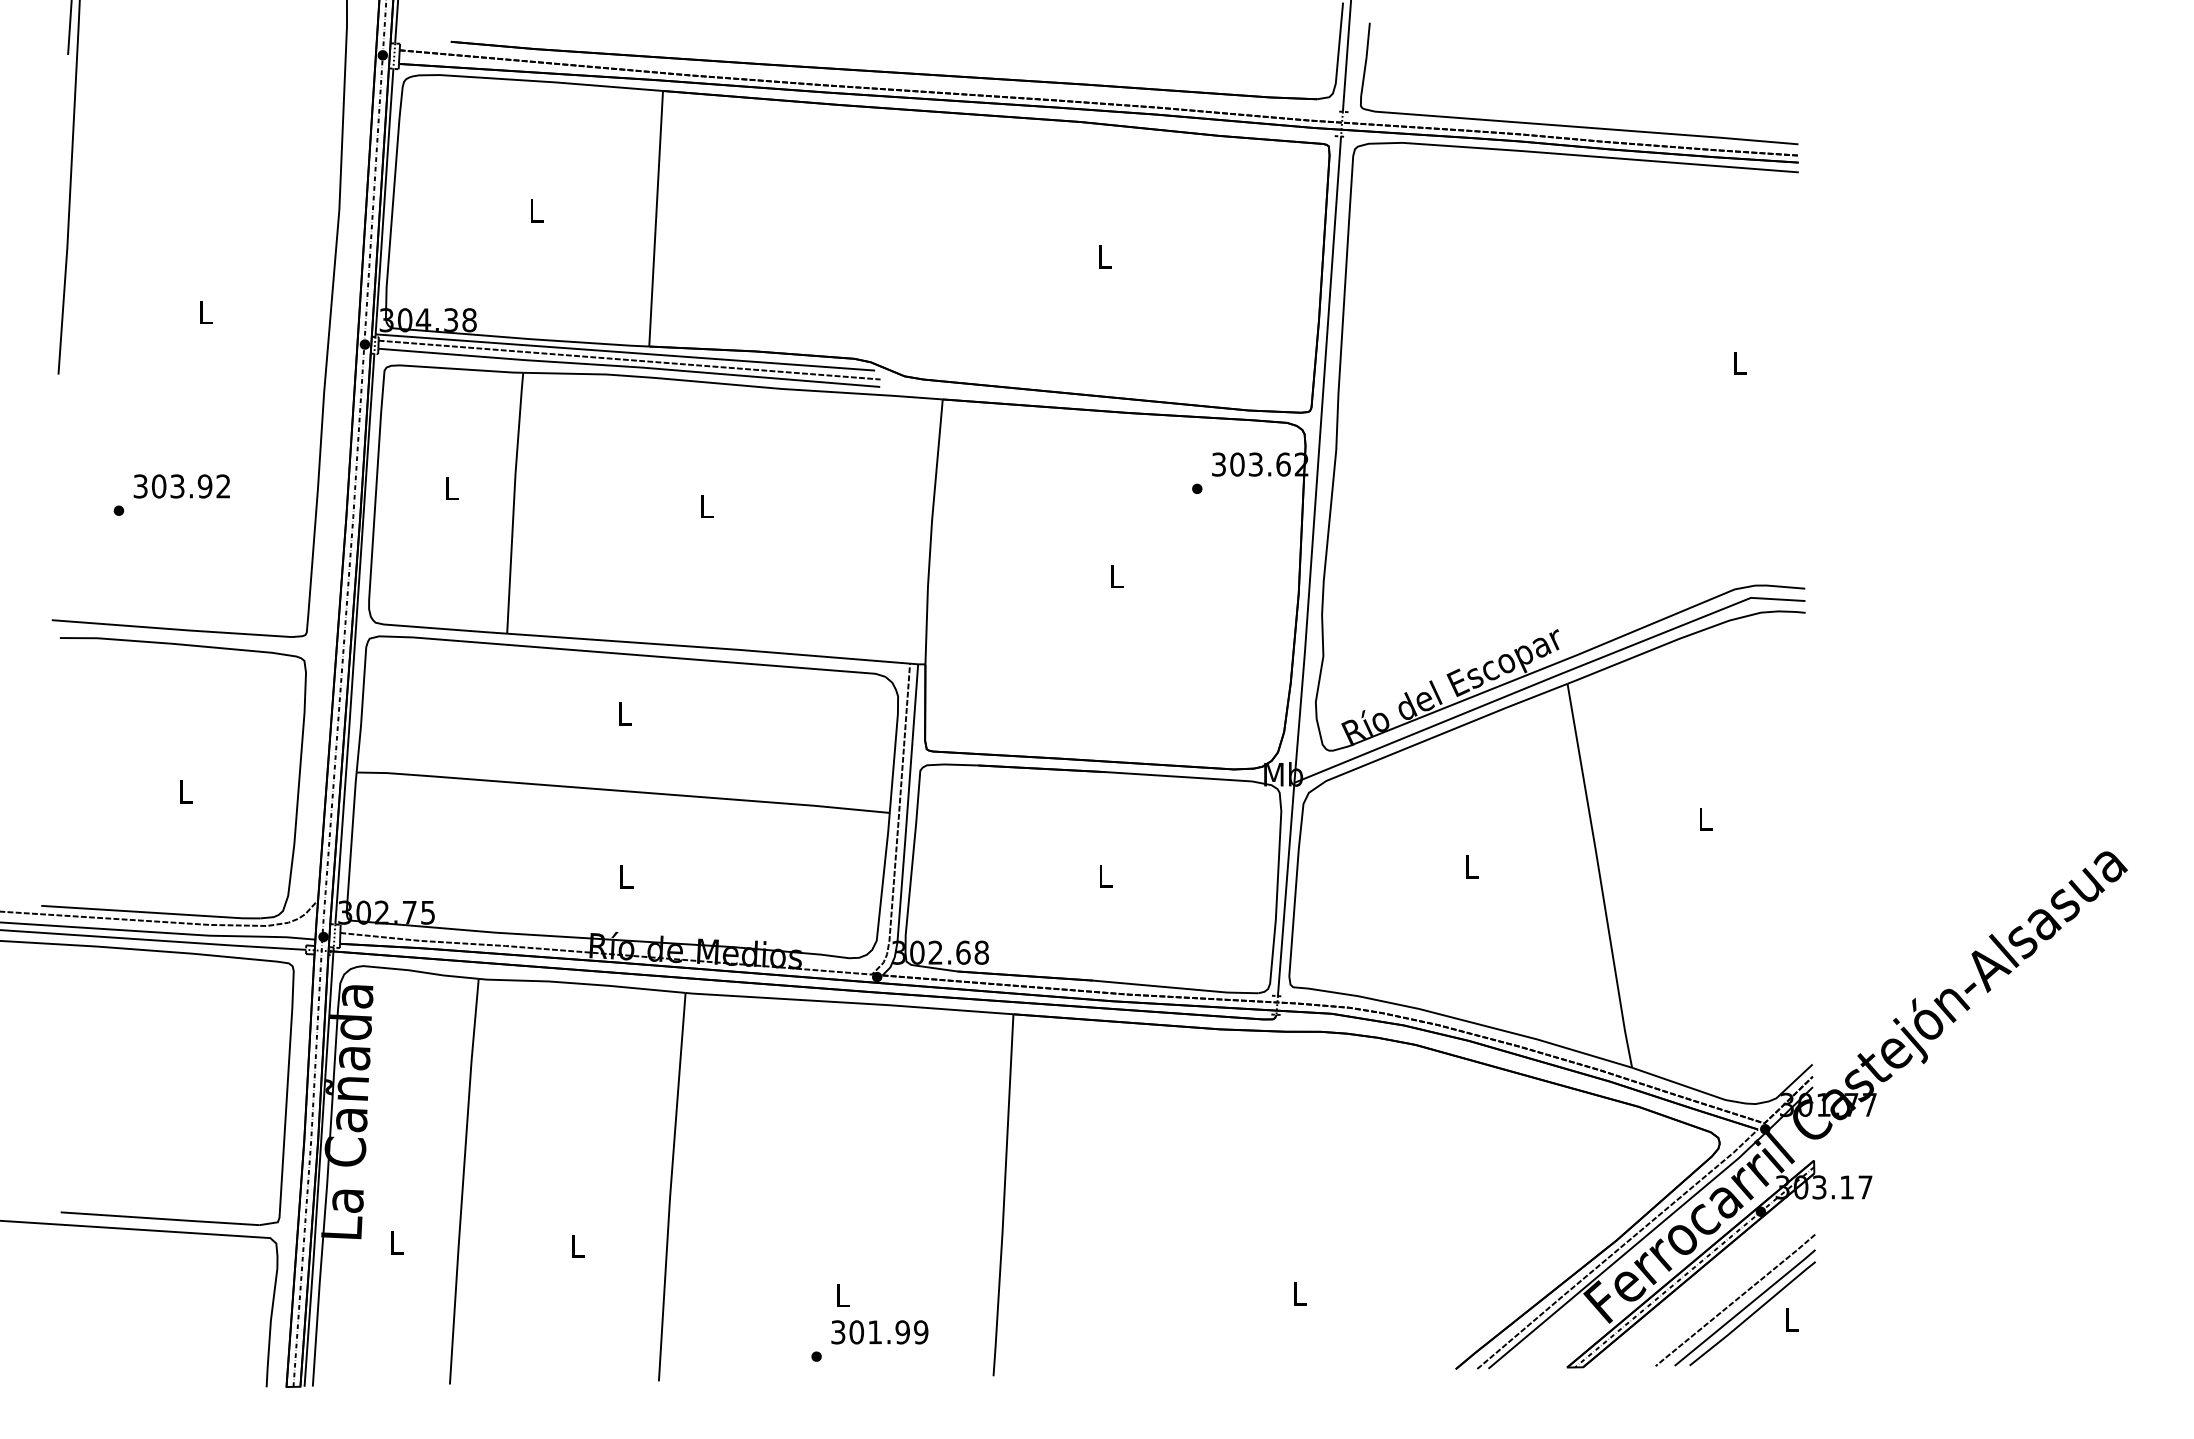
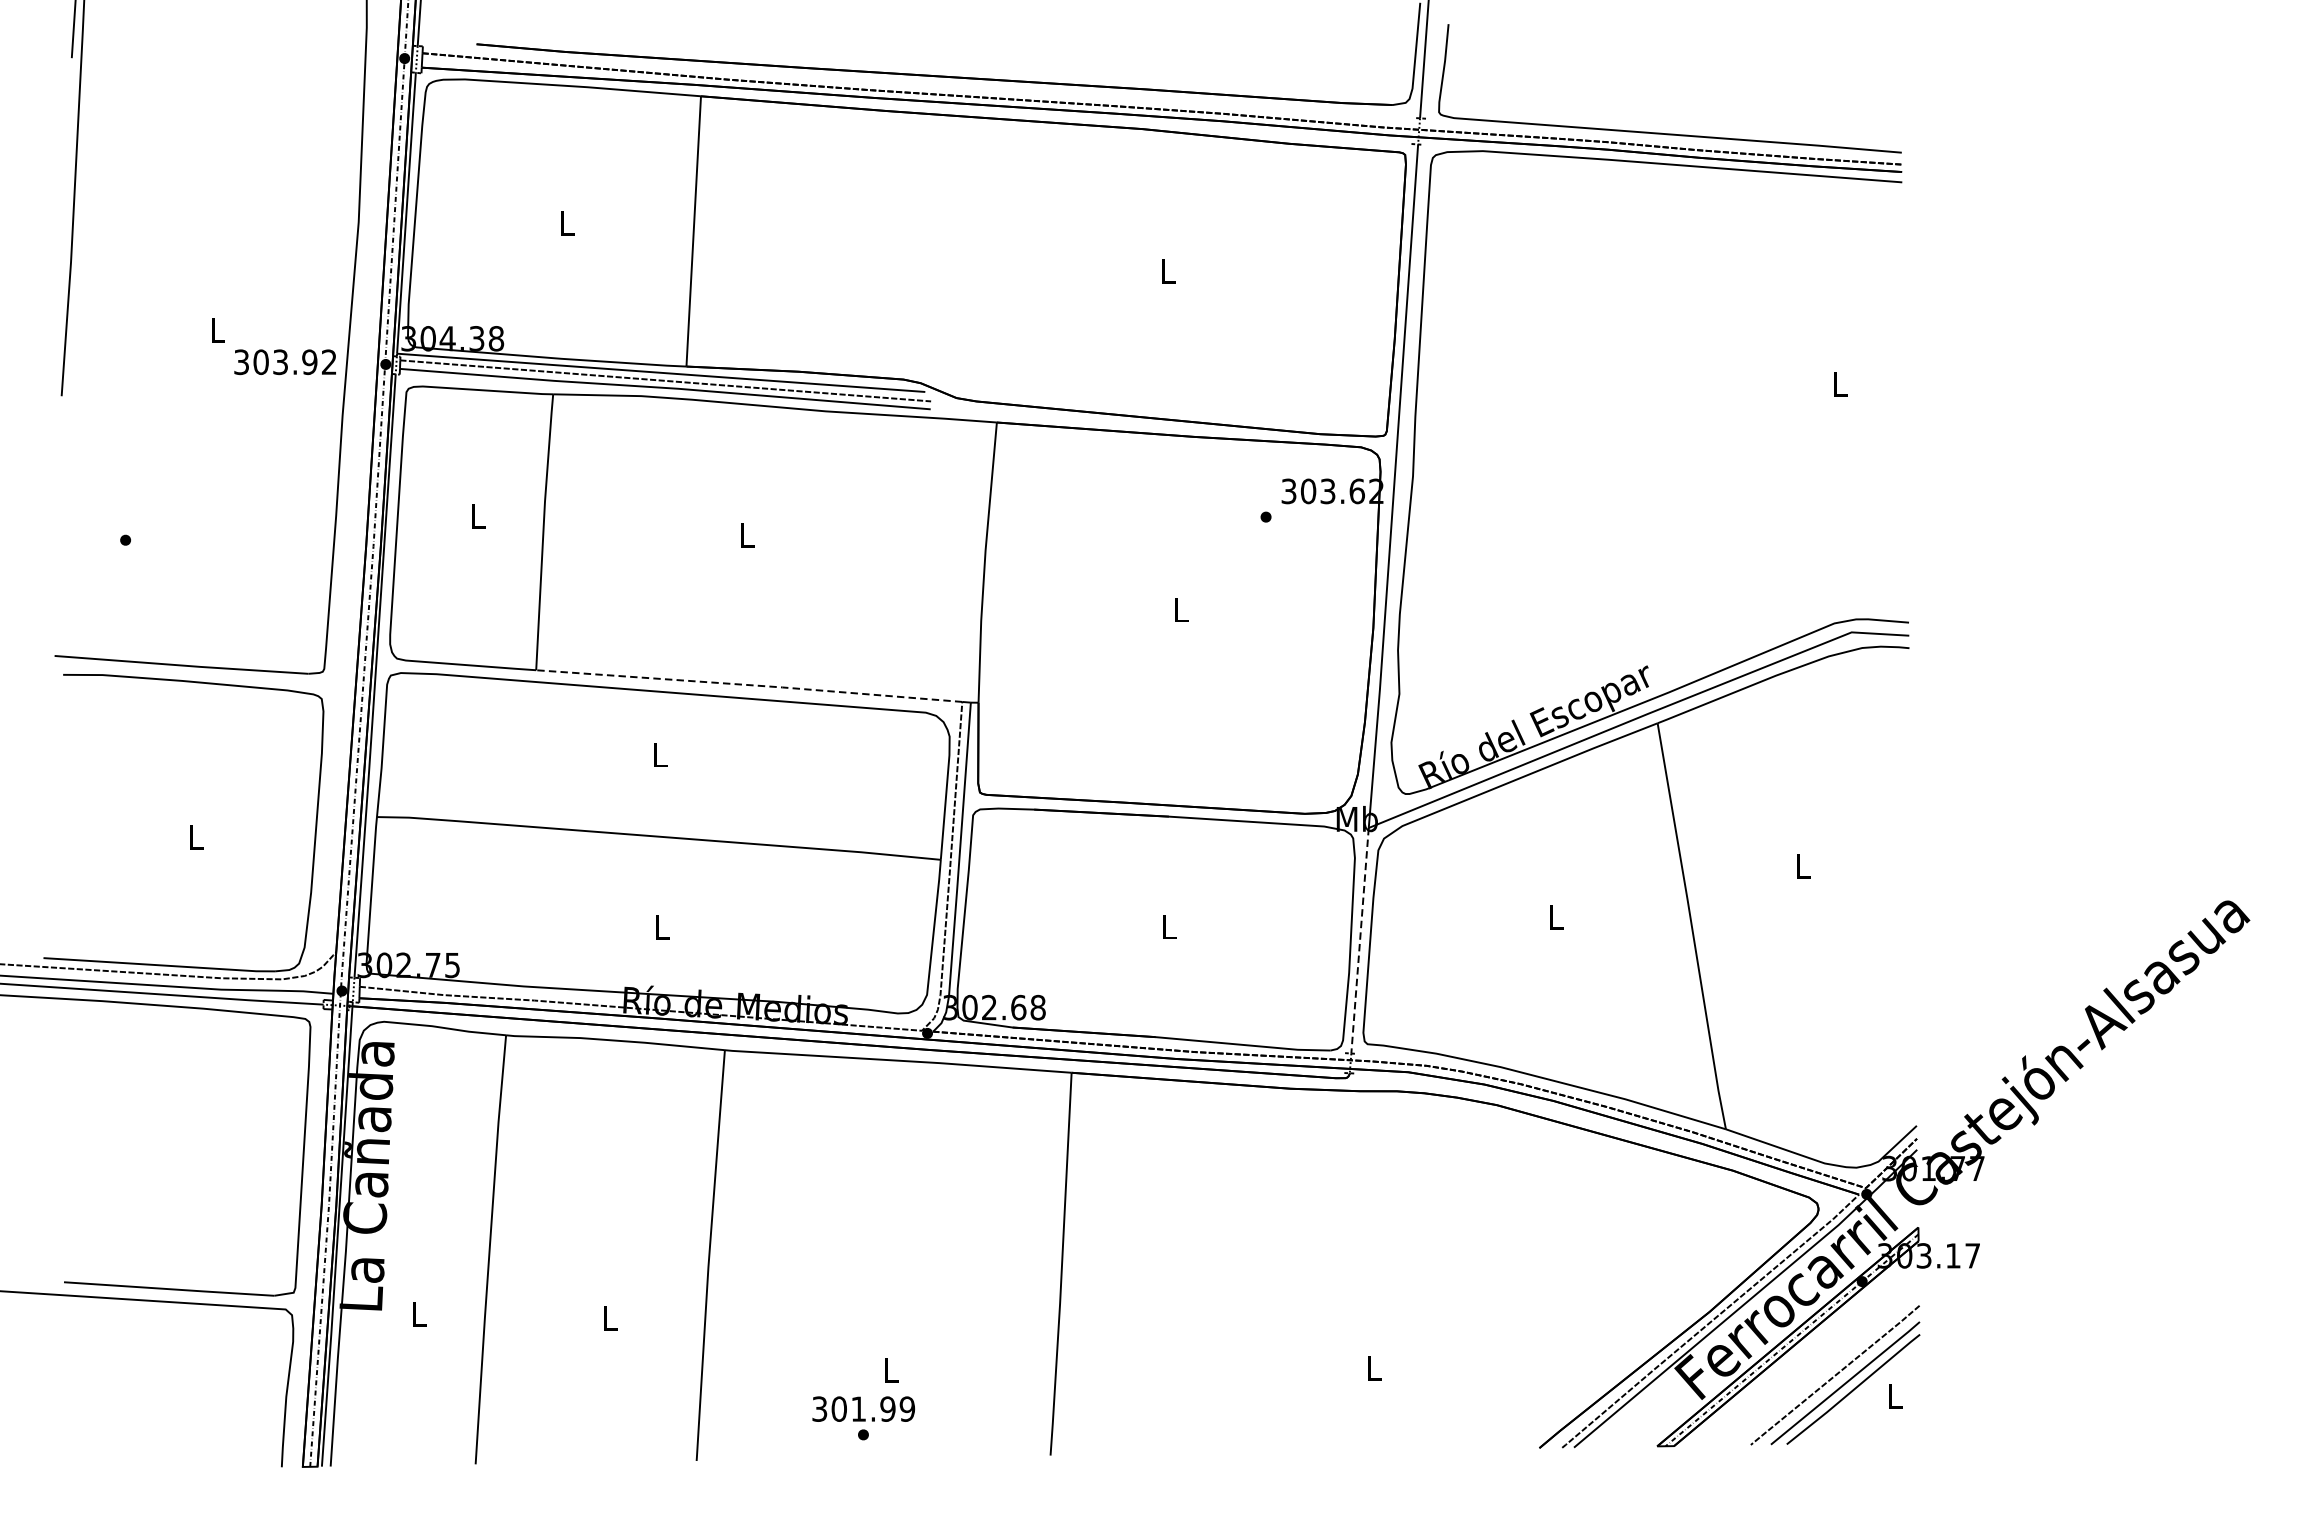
text: (181, 486) -> (284, 362), moved
line: (709, 647) -> (750, 684), solid -> dashed
line: (1286, 888) -> (1360, 939), solid -> dashed
text: (879, 1332) -> (863, 1409), moved

